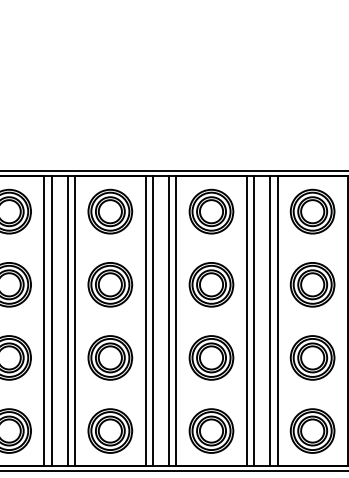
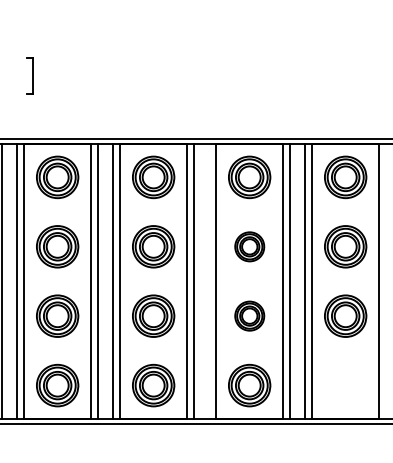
part: (211, 284) -> (249, 246), size x0.7
line: (169, 321) -> (209, 281), removed
part: (211, 357) -> (249, 315), size x0.7
part: (312, 430) -> (345, 385), removed

